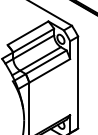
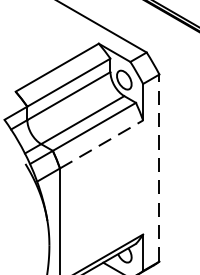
line: (49, 70) -> (101, 143), solid -> dashed
line: (78, 82) -> (160, 168), solid -> dashed

